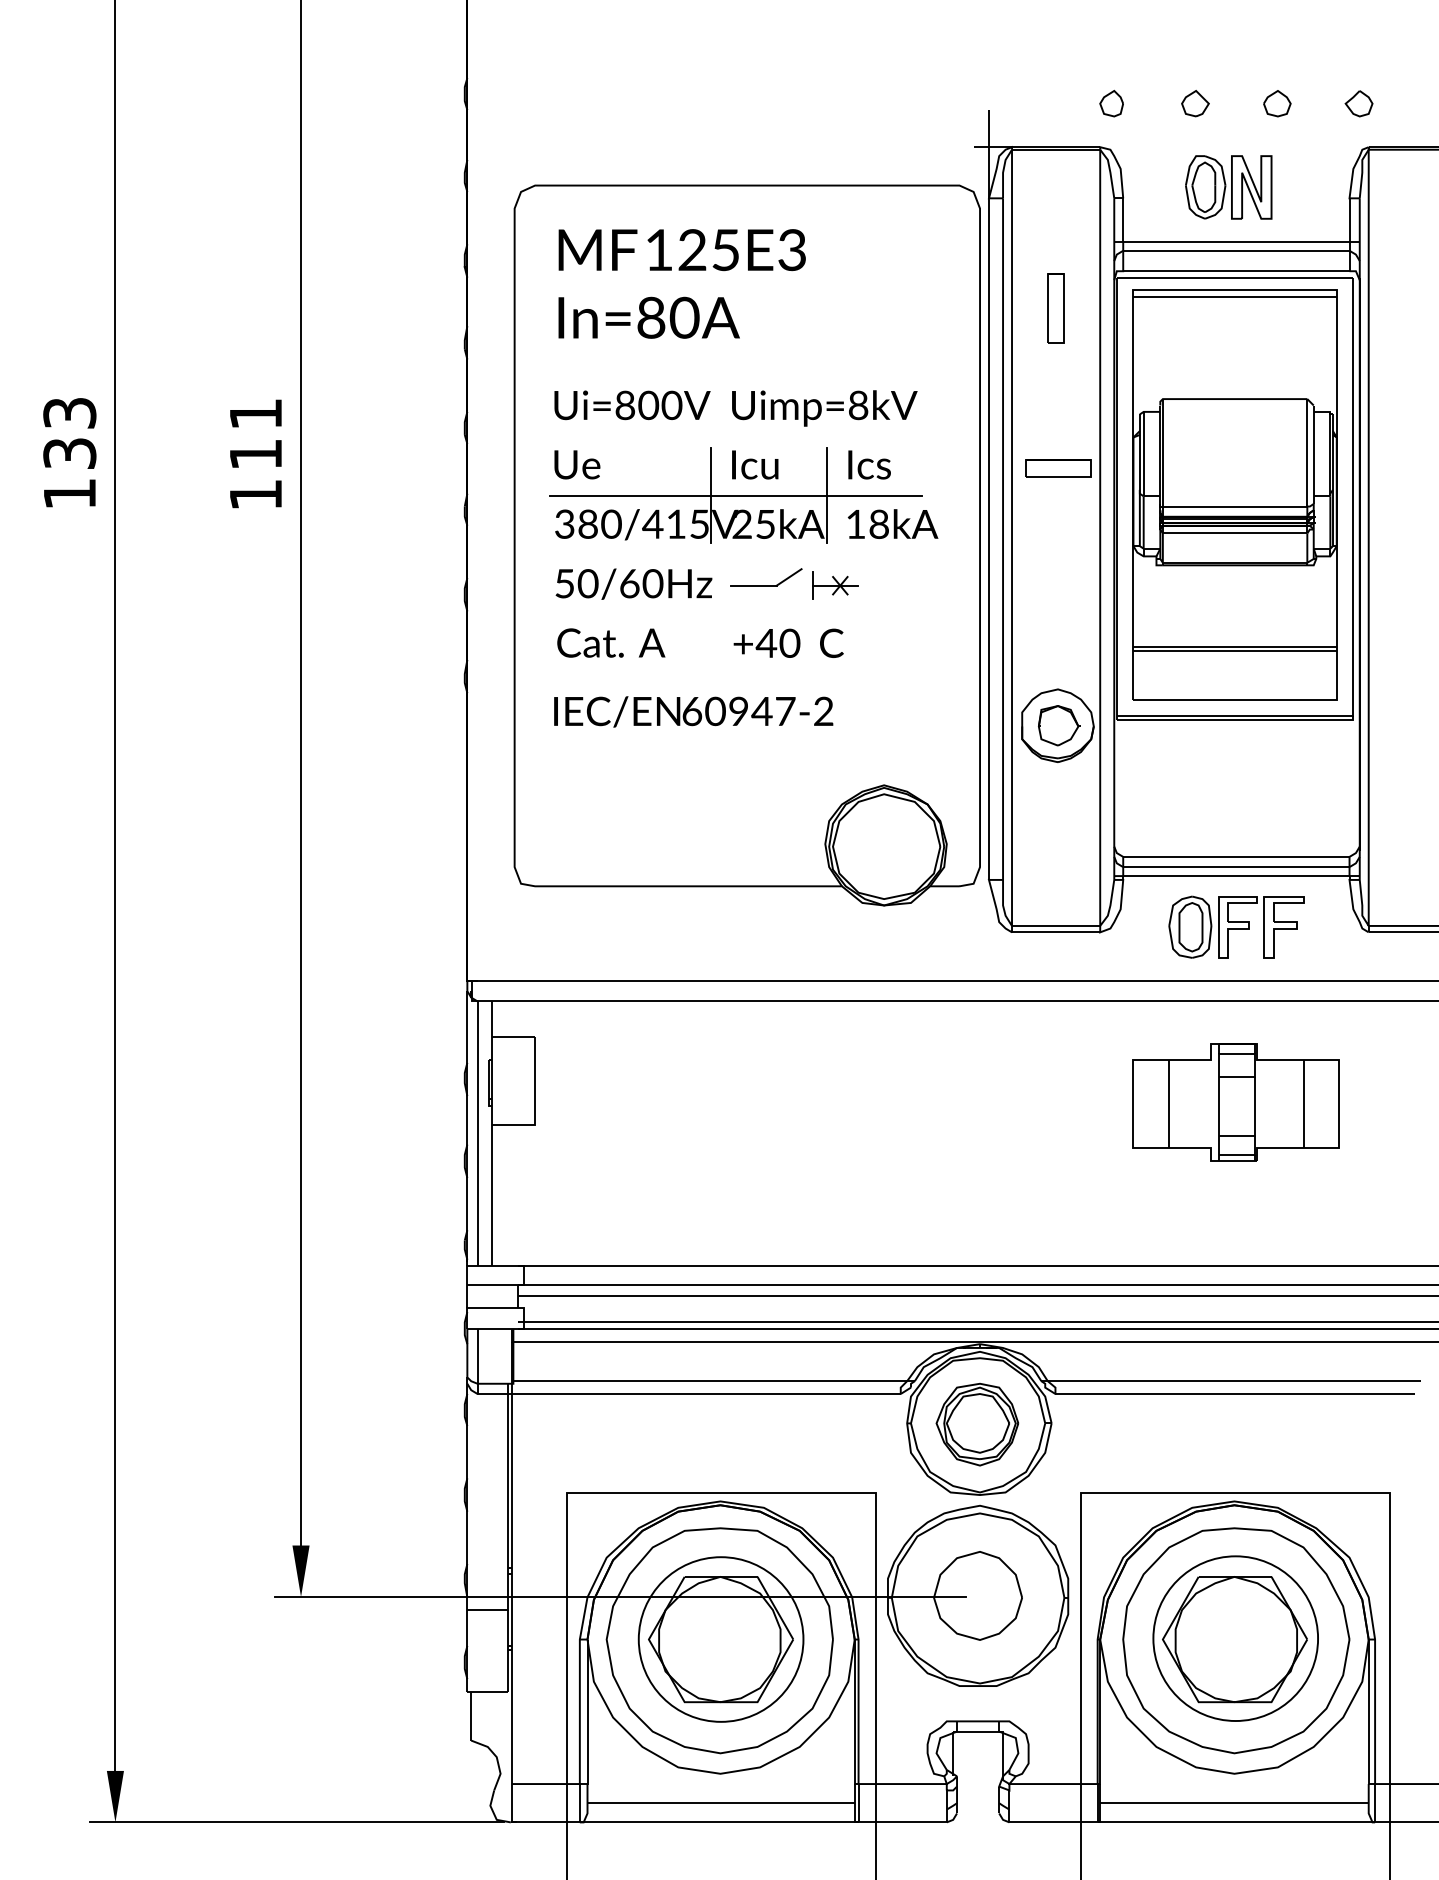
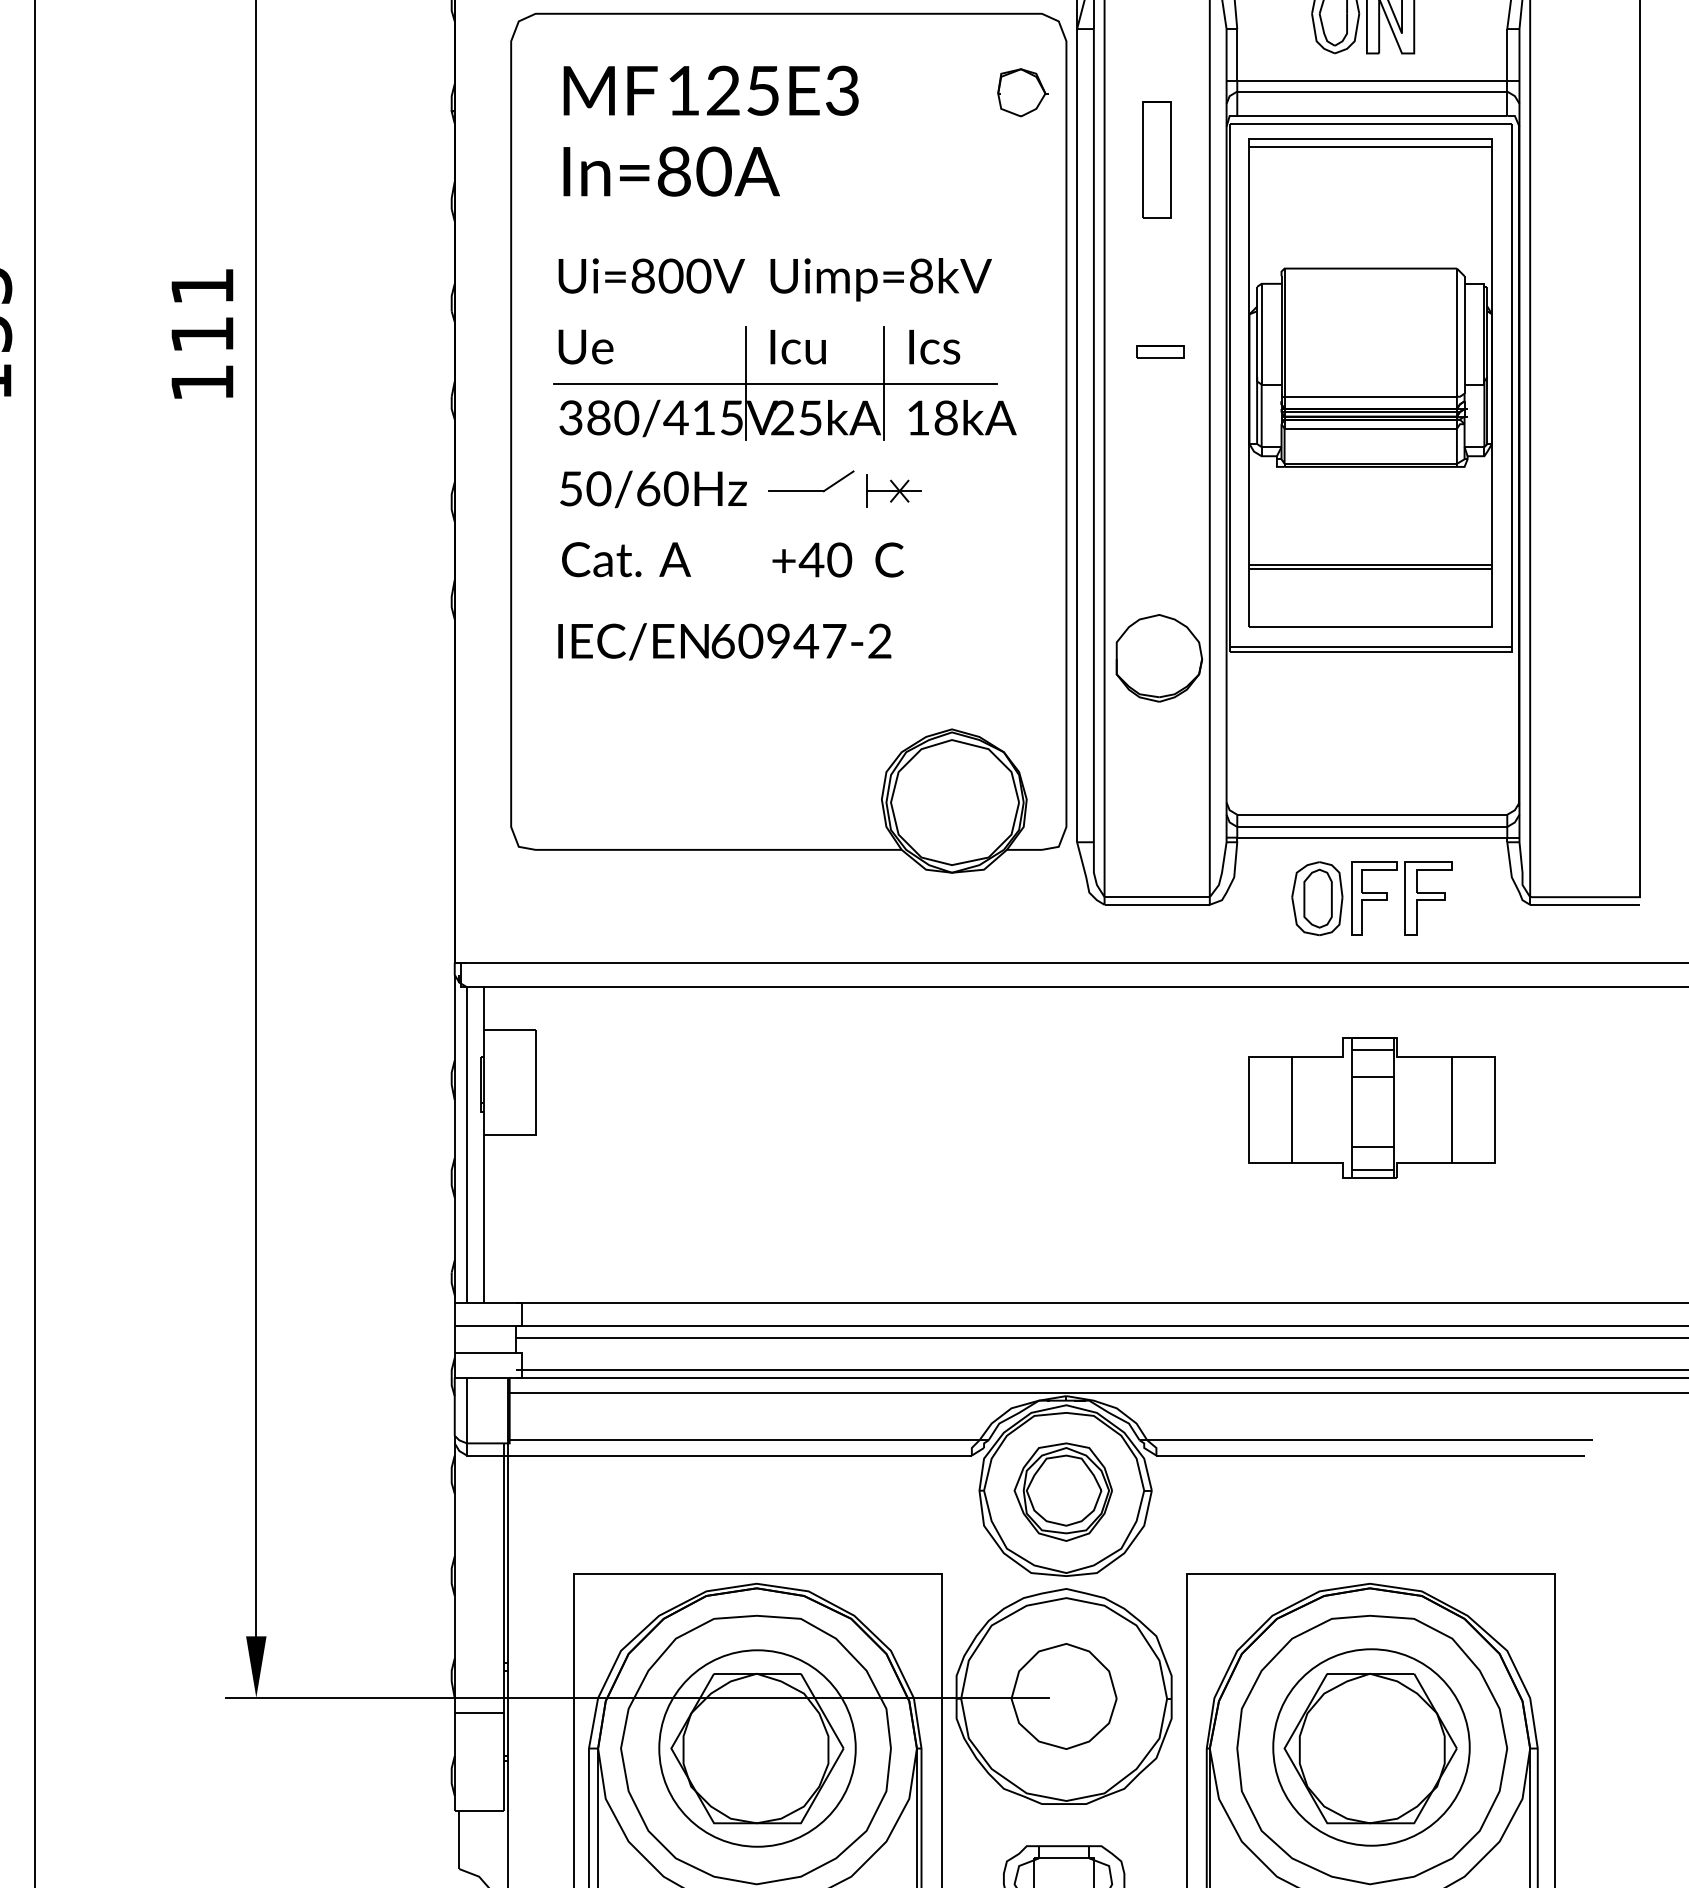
part: (1055, 308) -> (1156, 160), size x1.4
part: (1058, 468) -> (1160, 351), size x0.6
part: (1059, 725) -> (1022, 92), moved

